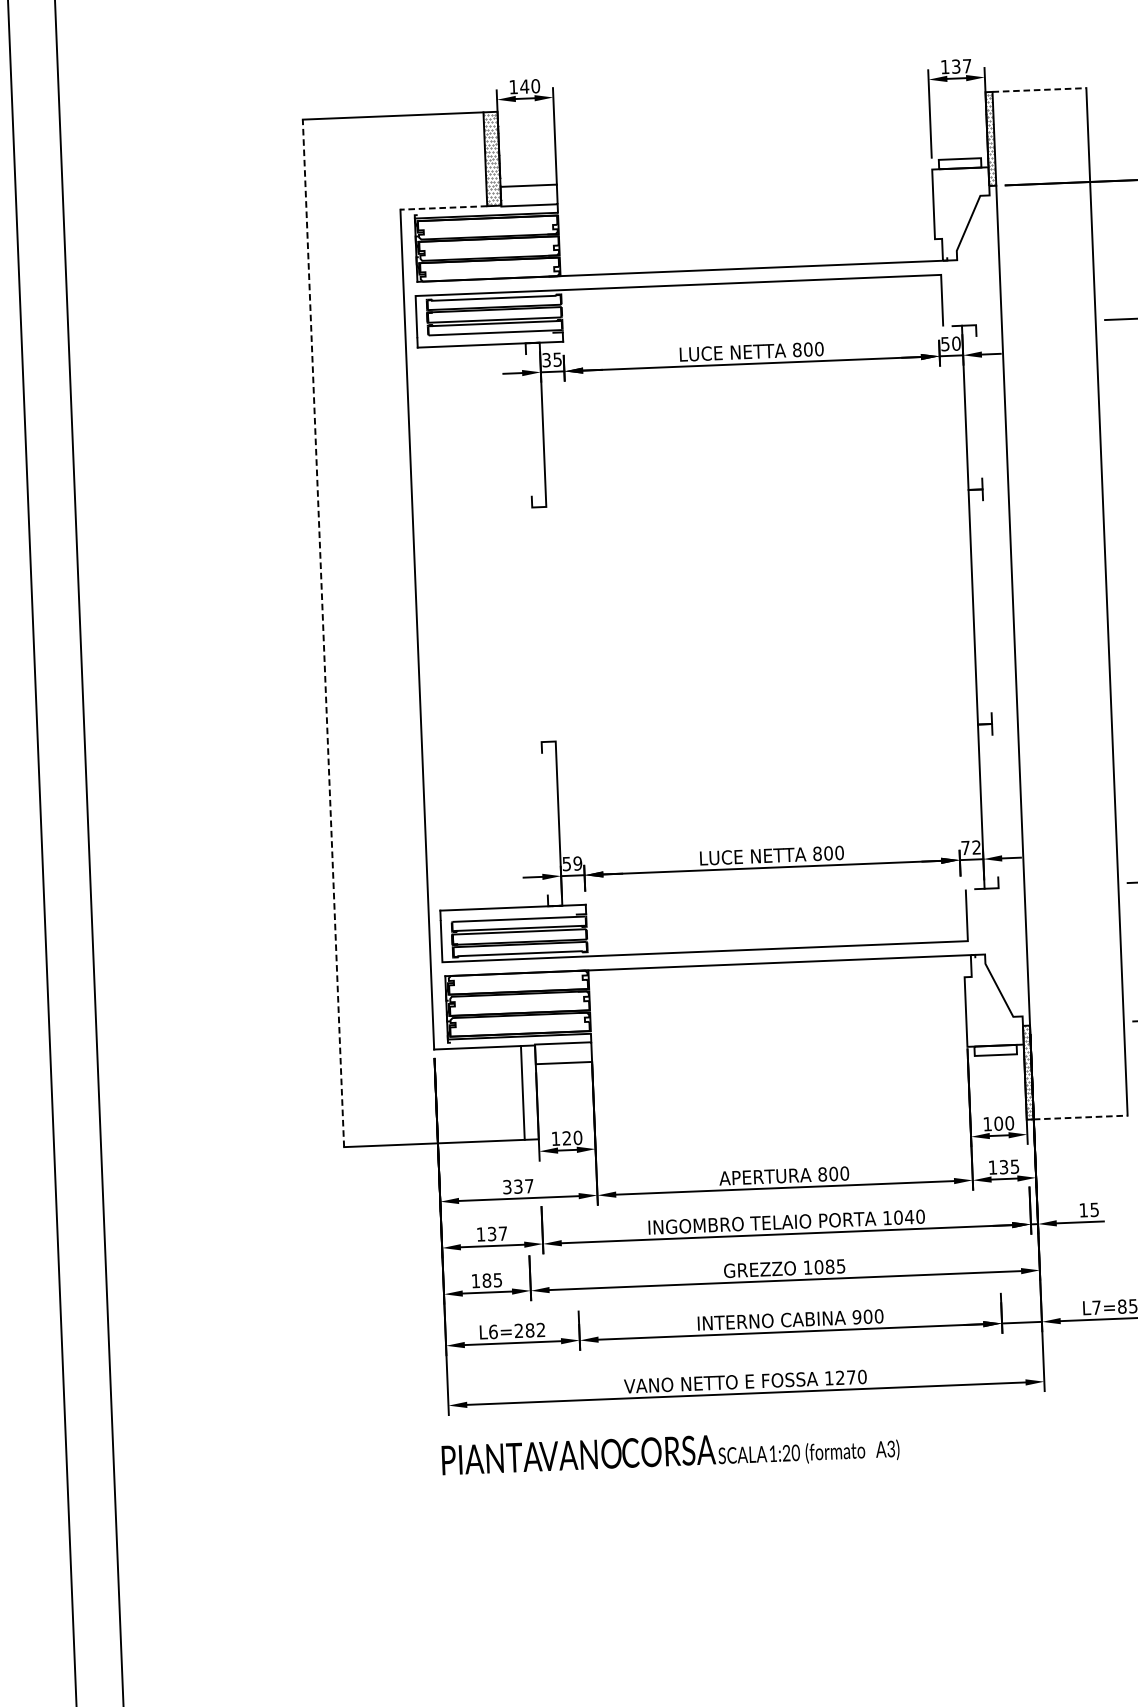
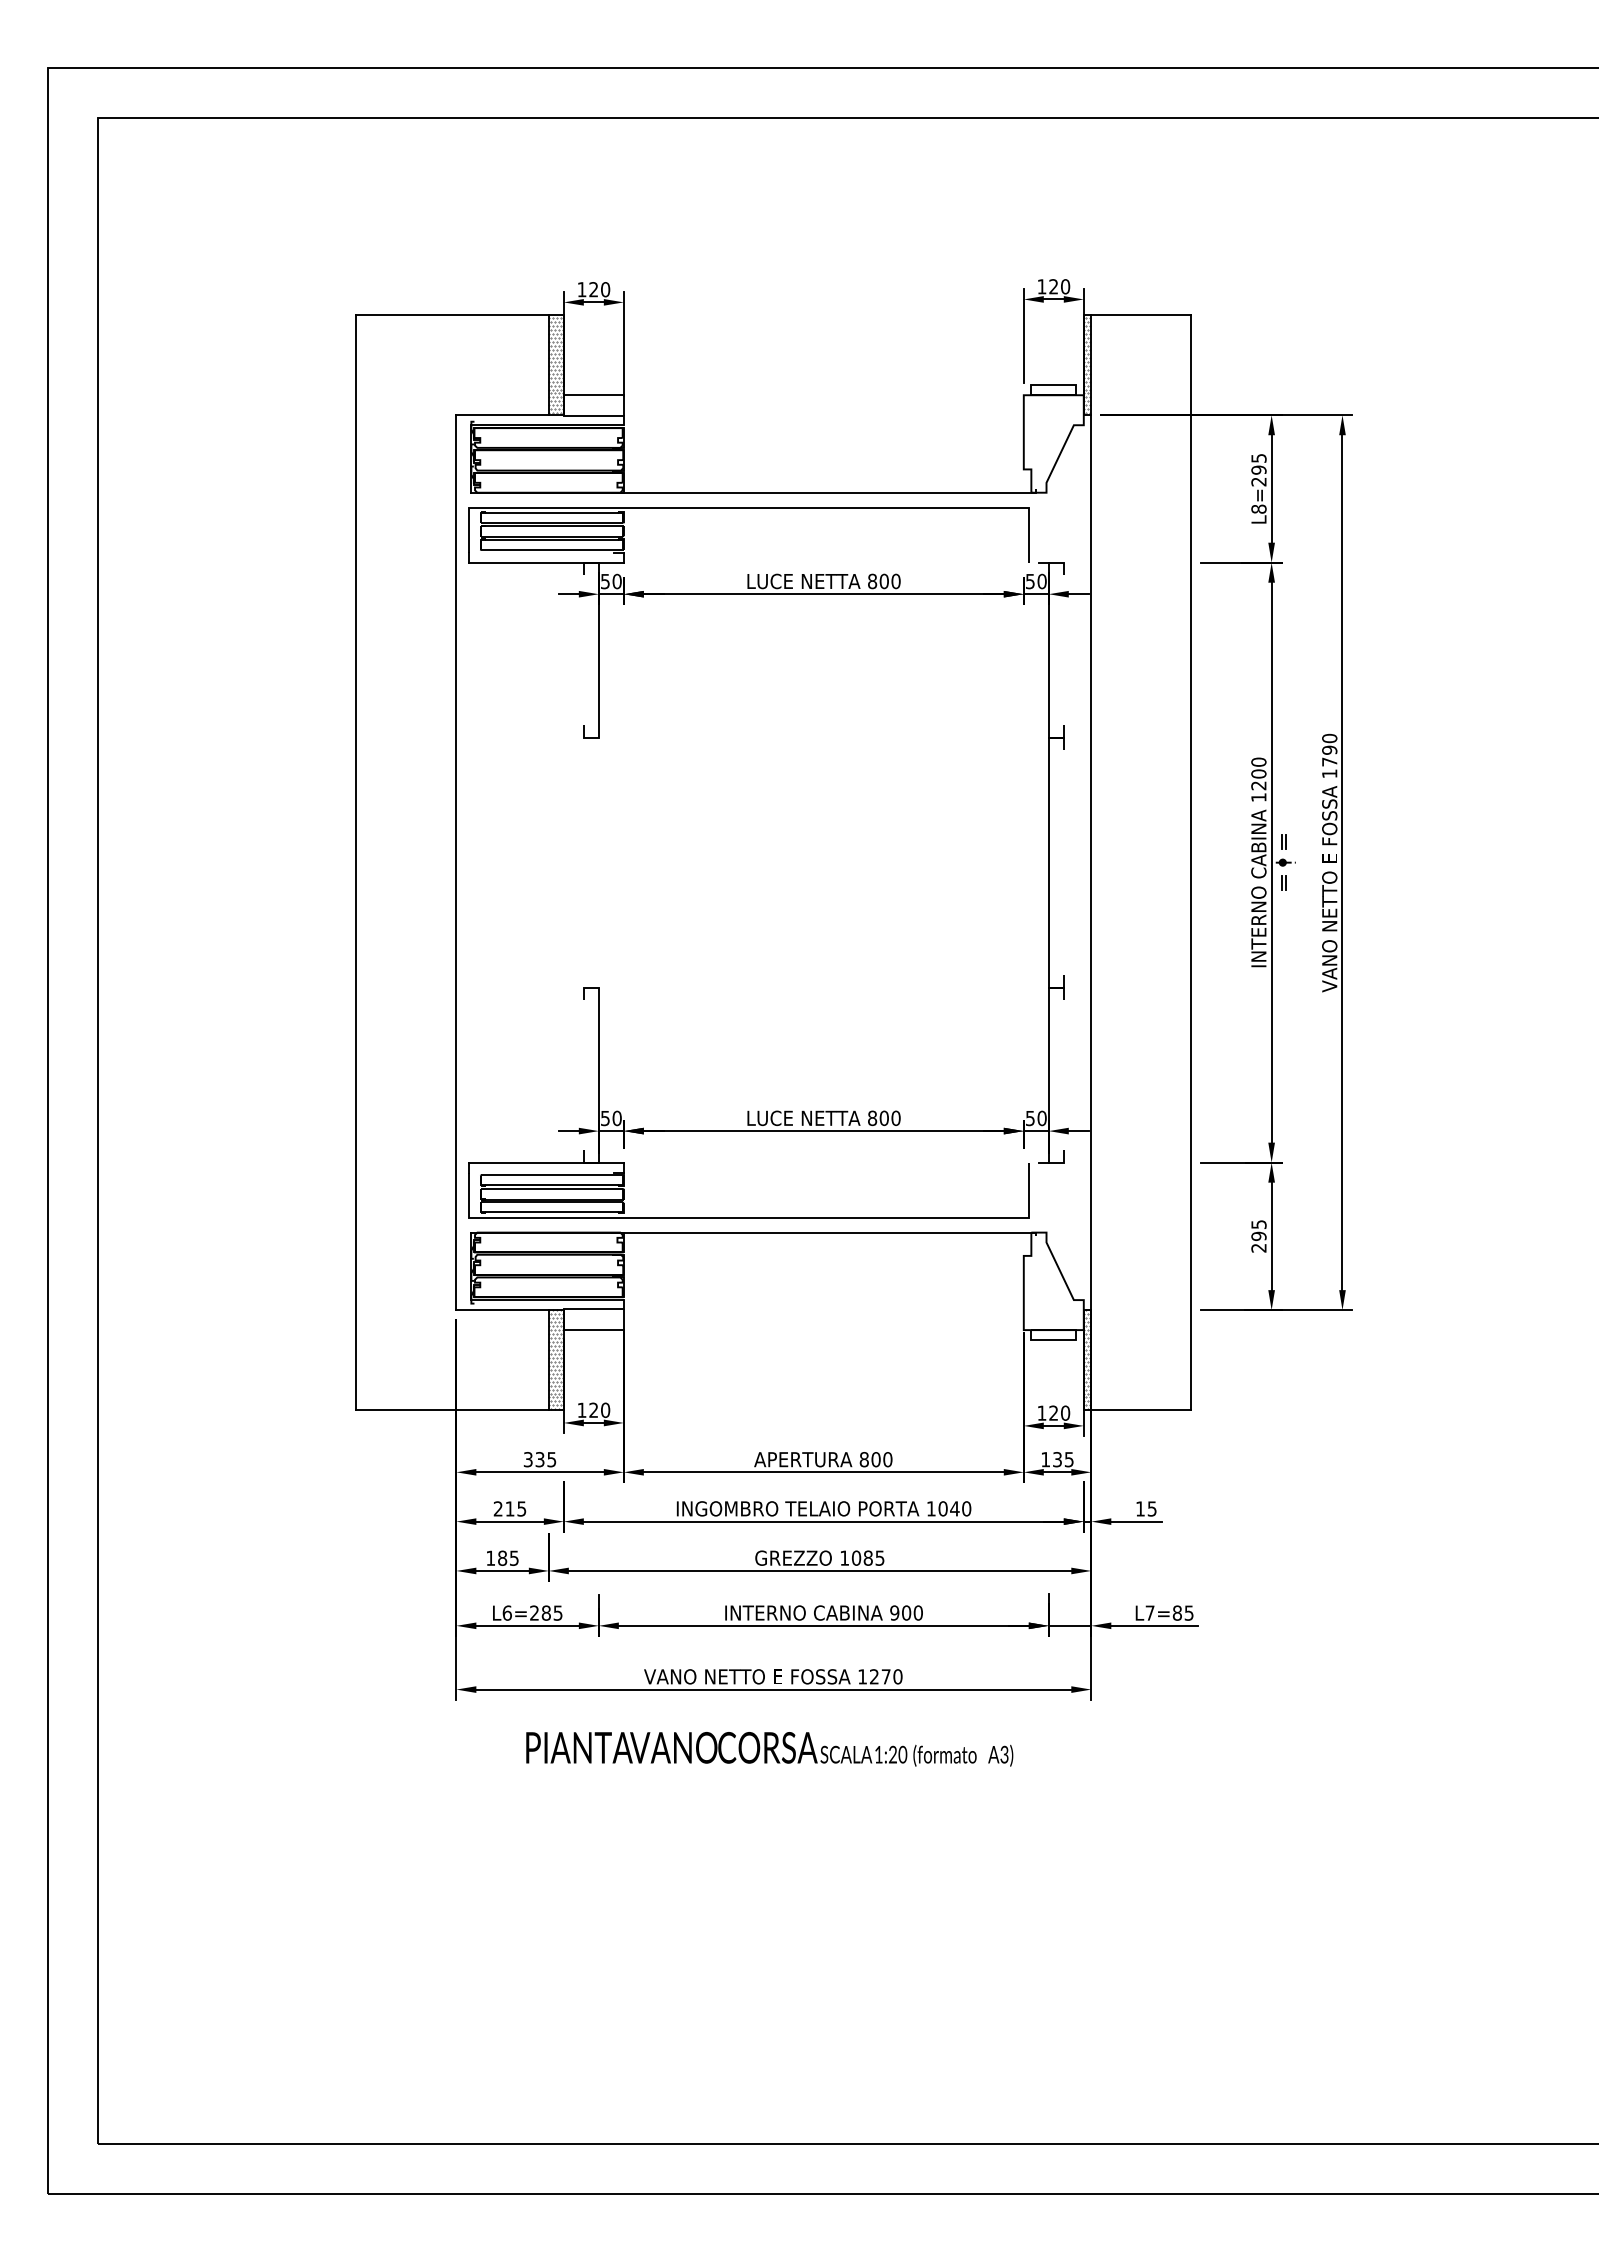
text: (961, 66) -> (1059, 286), 137 -> 120
text: (524, 86) -> (593, 289), 140 -> 120
line: (1039, 90) -> (1141, 315), dashed -> solid
line: (443, 208) -> (502, 415), dashed -> solid
text: (552, 359) -> (611, 581), 35 -> 50
line: (323, 633) -> (356, 862), dashed -> solid
text: (971, 847) -> (1036, 1118), 72 -> 50
text: (577, 863) -> (616, 1118), 59 -> 50
hatch: (530, 1092) -> (556, 1359), added
line: (1080, 1117) -> (1141, 1410), dashed -> solid
text: (998, 1123) -> (1053, 1412), 100 -> 120
text: (529, 1186) -> (551, 1459), 337 -> 335
text: (491, 1233) -> (509, 1508), 137 -> 215
text: (540, 1329) -> (557, 1612), L6=282 -> L6=285
text: (670, 1453) -> (769, 1749), moved

